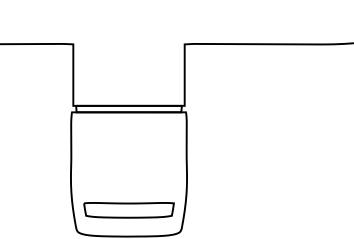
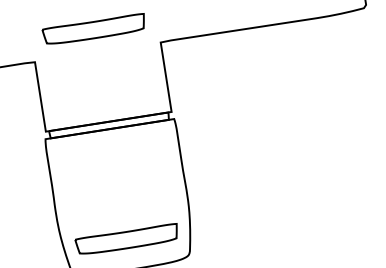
part: (128, 24) -> (93, 30), added

